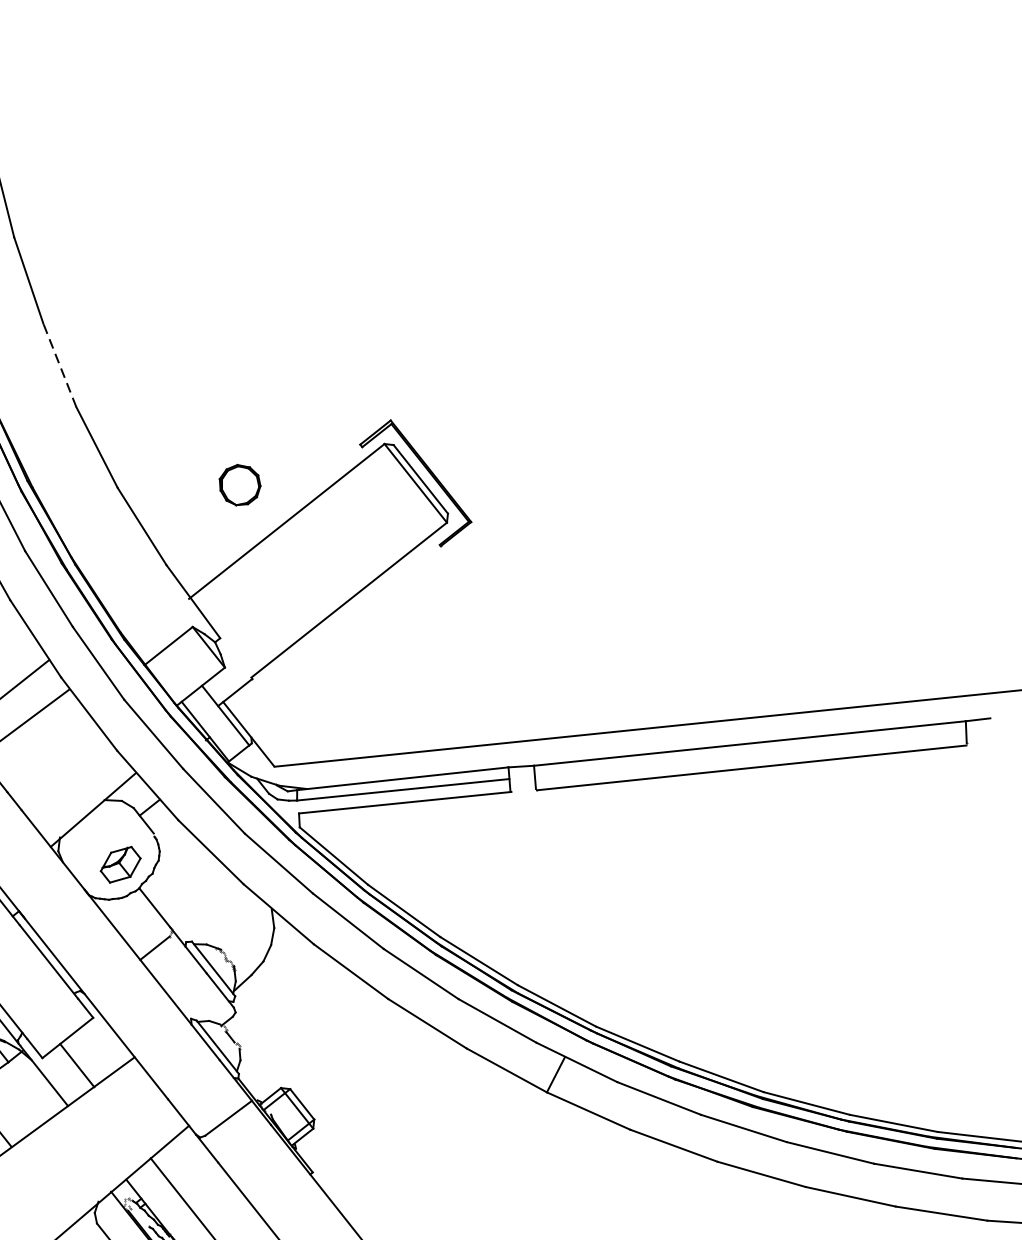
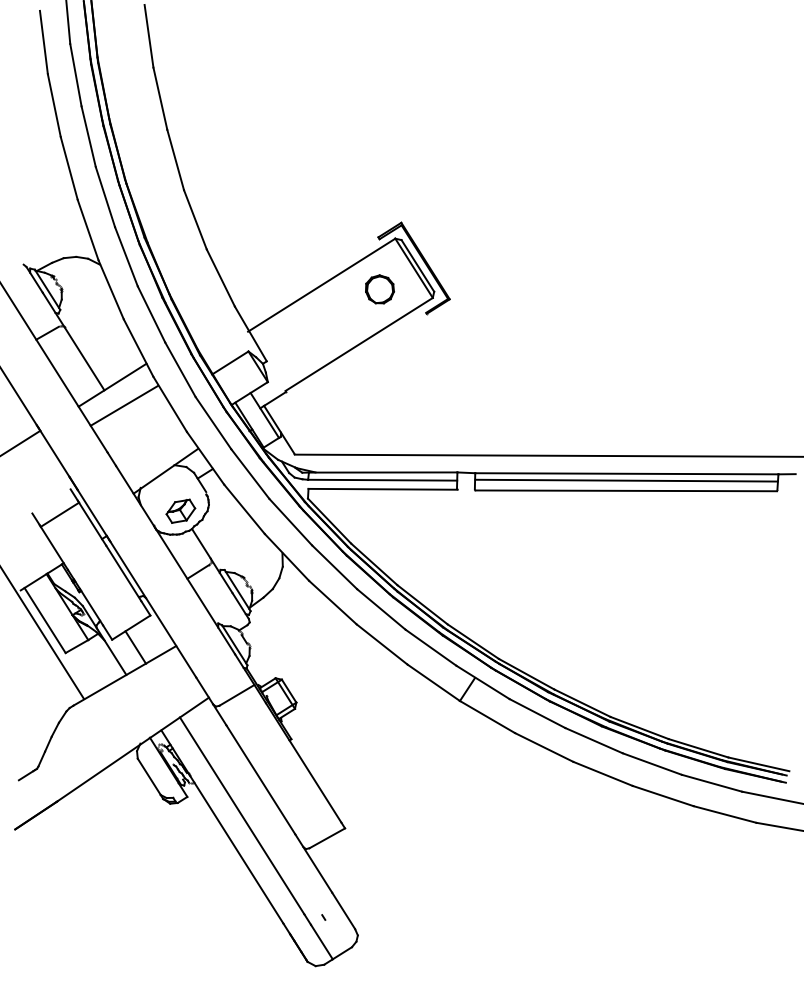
line: (59, 364) -> (175, 159), dashed -> solid
part: (240, 485) -> (380, 289), moved
line: (750, 753) -> (626, 480), added

